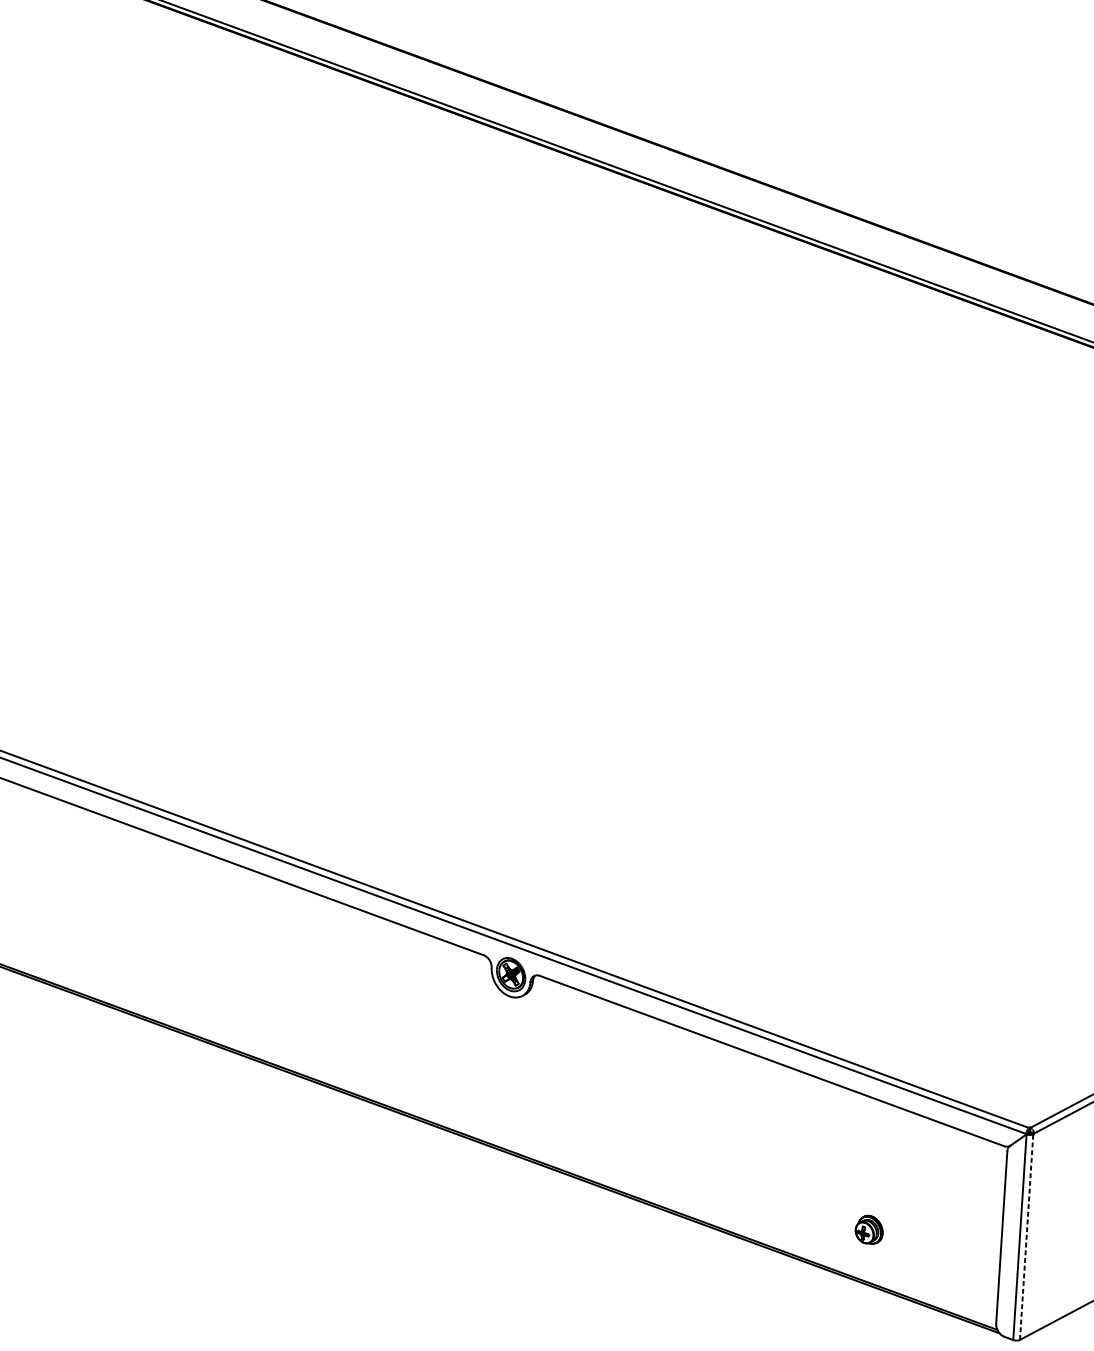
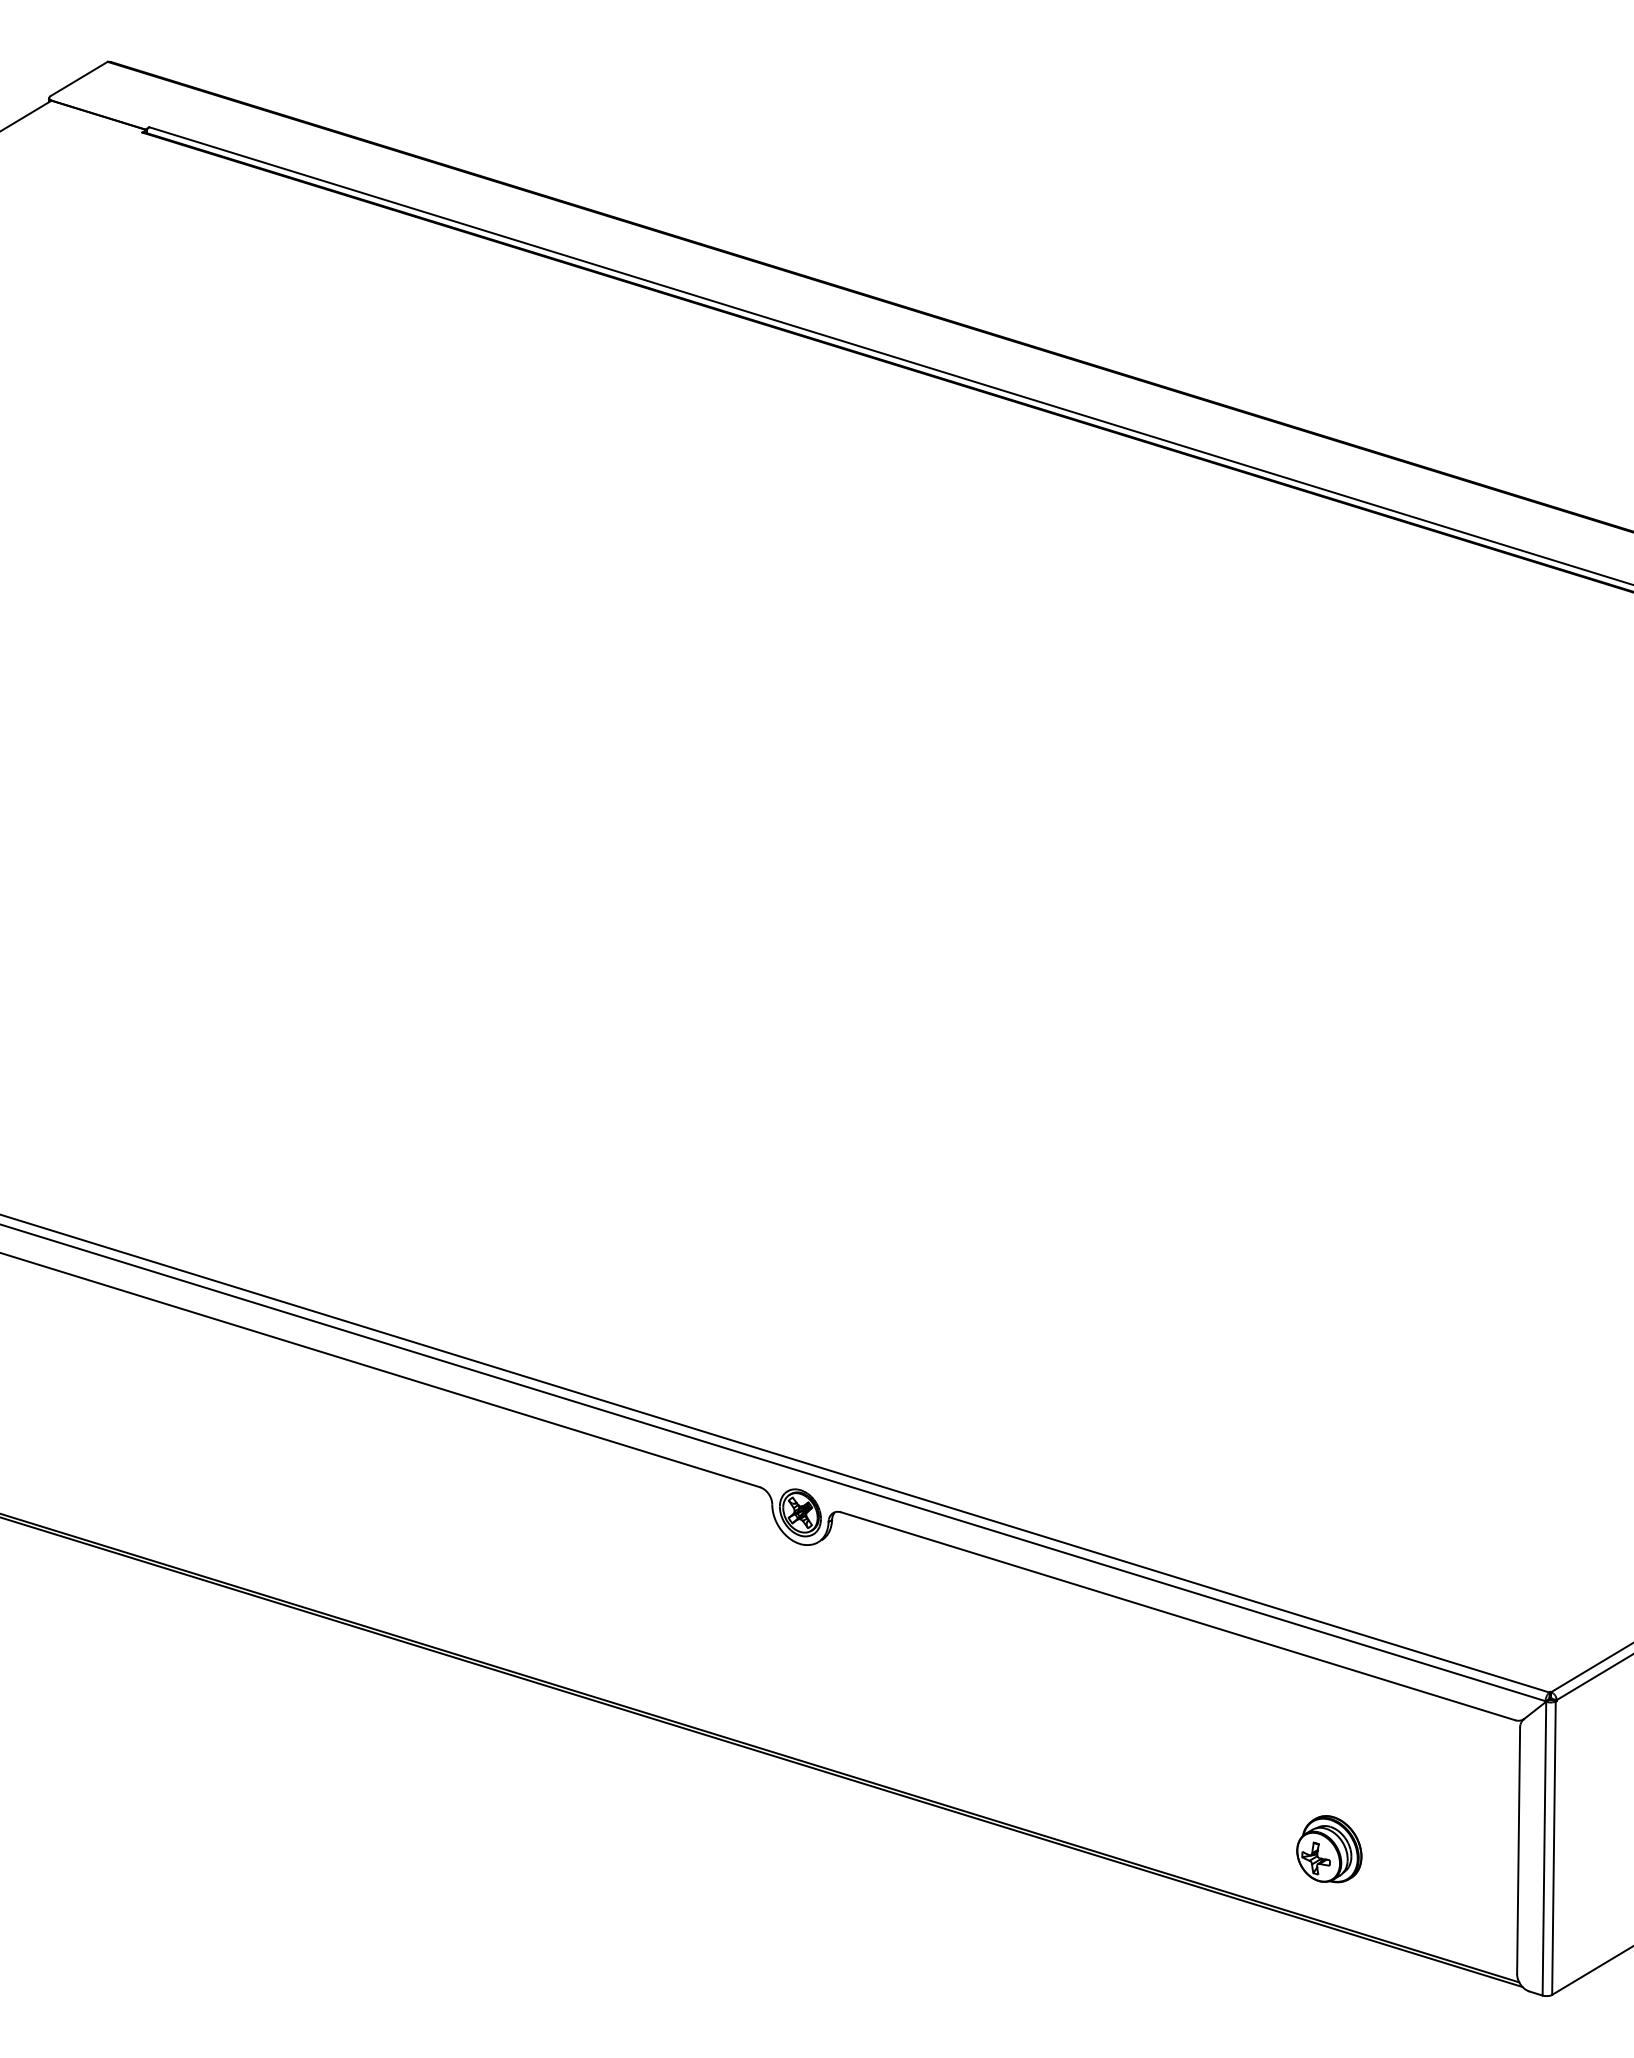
part: (869, 1229) -> (1329, 1849), size x1.67
line: (1026, 1237) -> (1553, 1848), dashed -> solid

